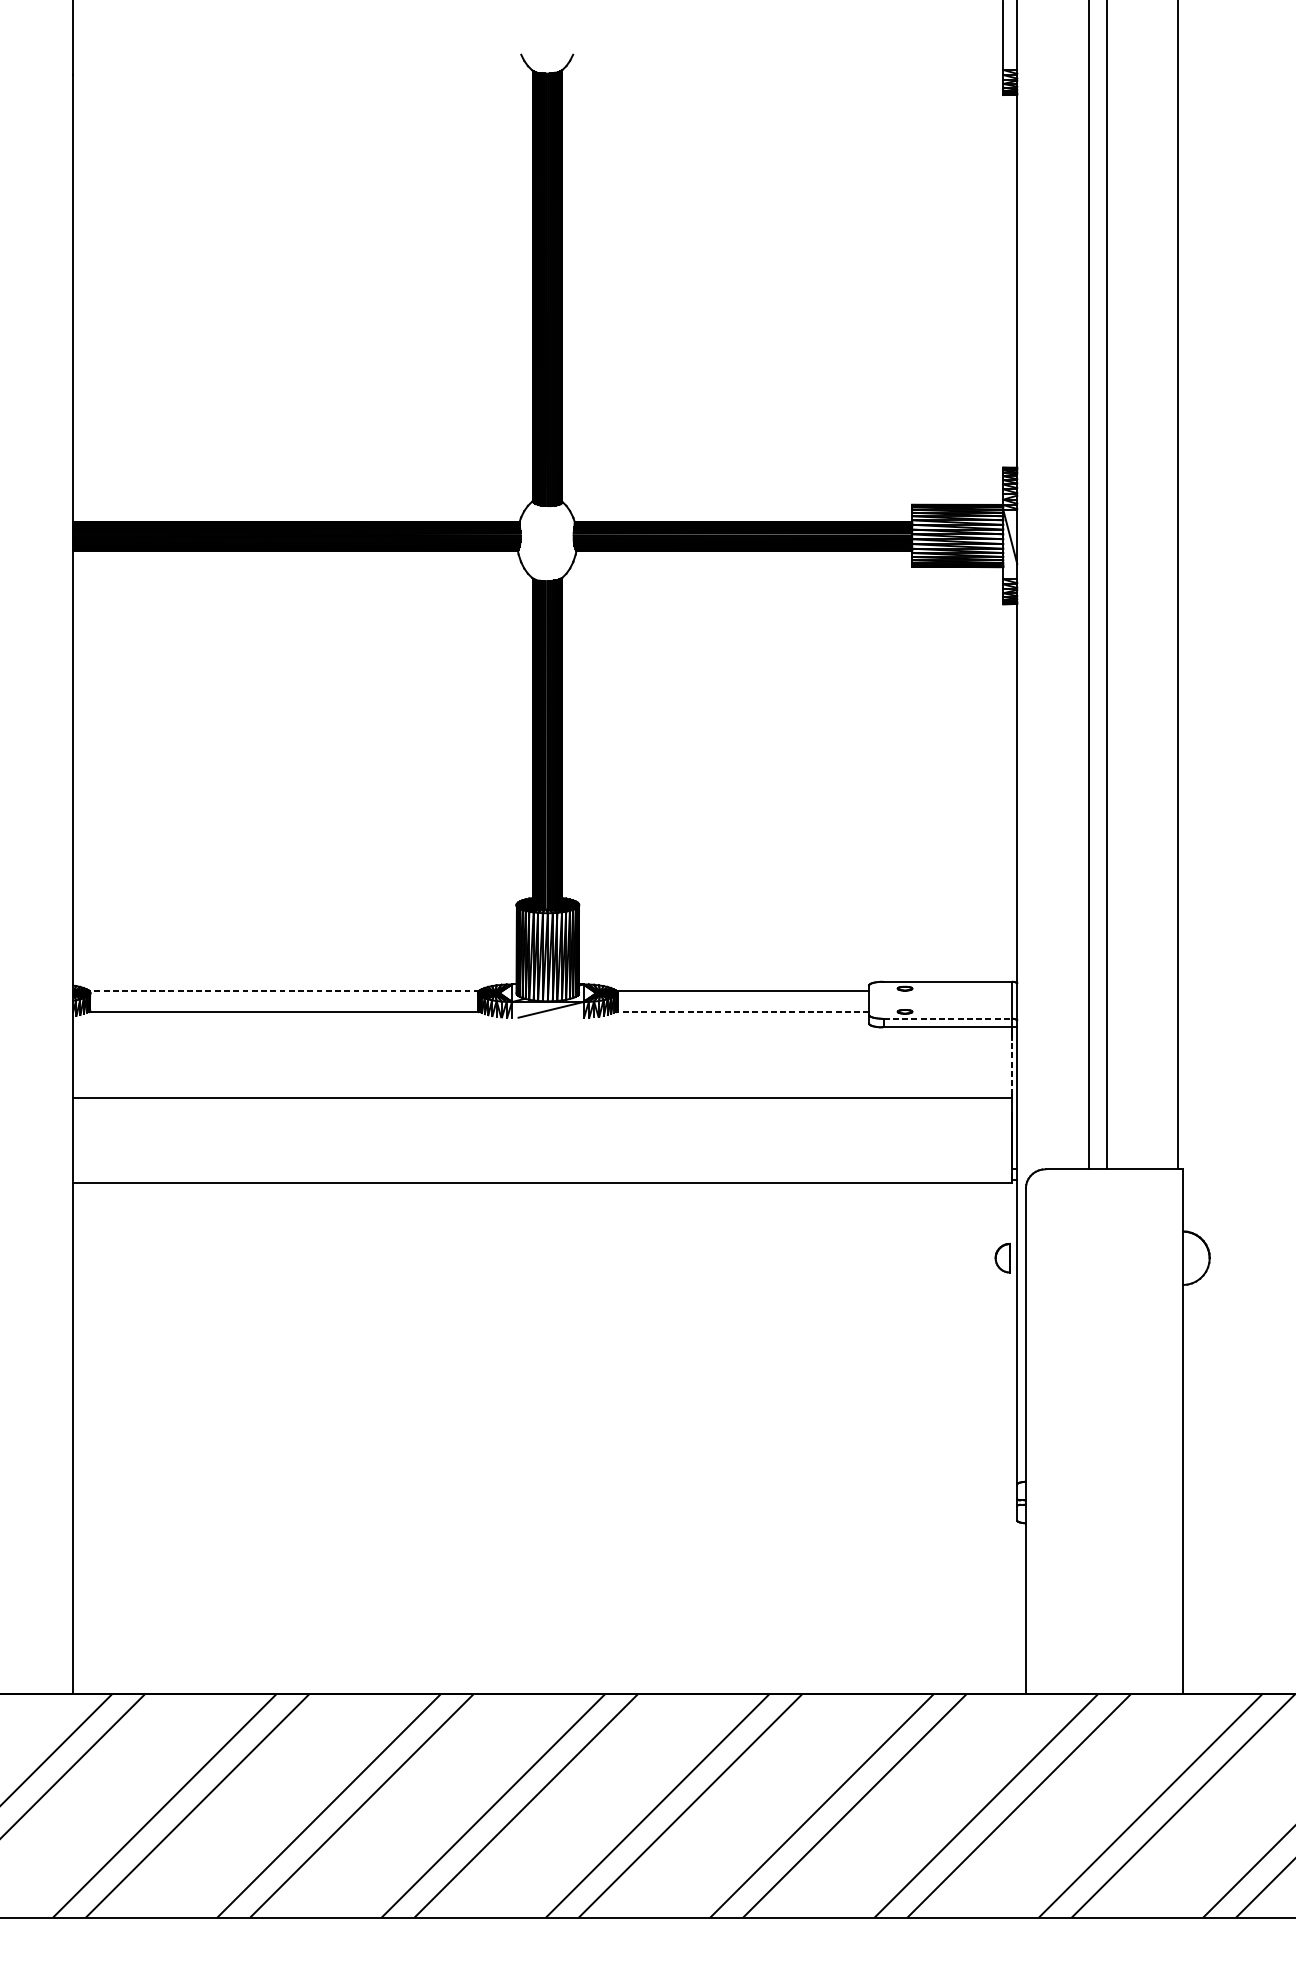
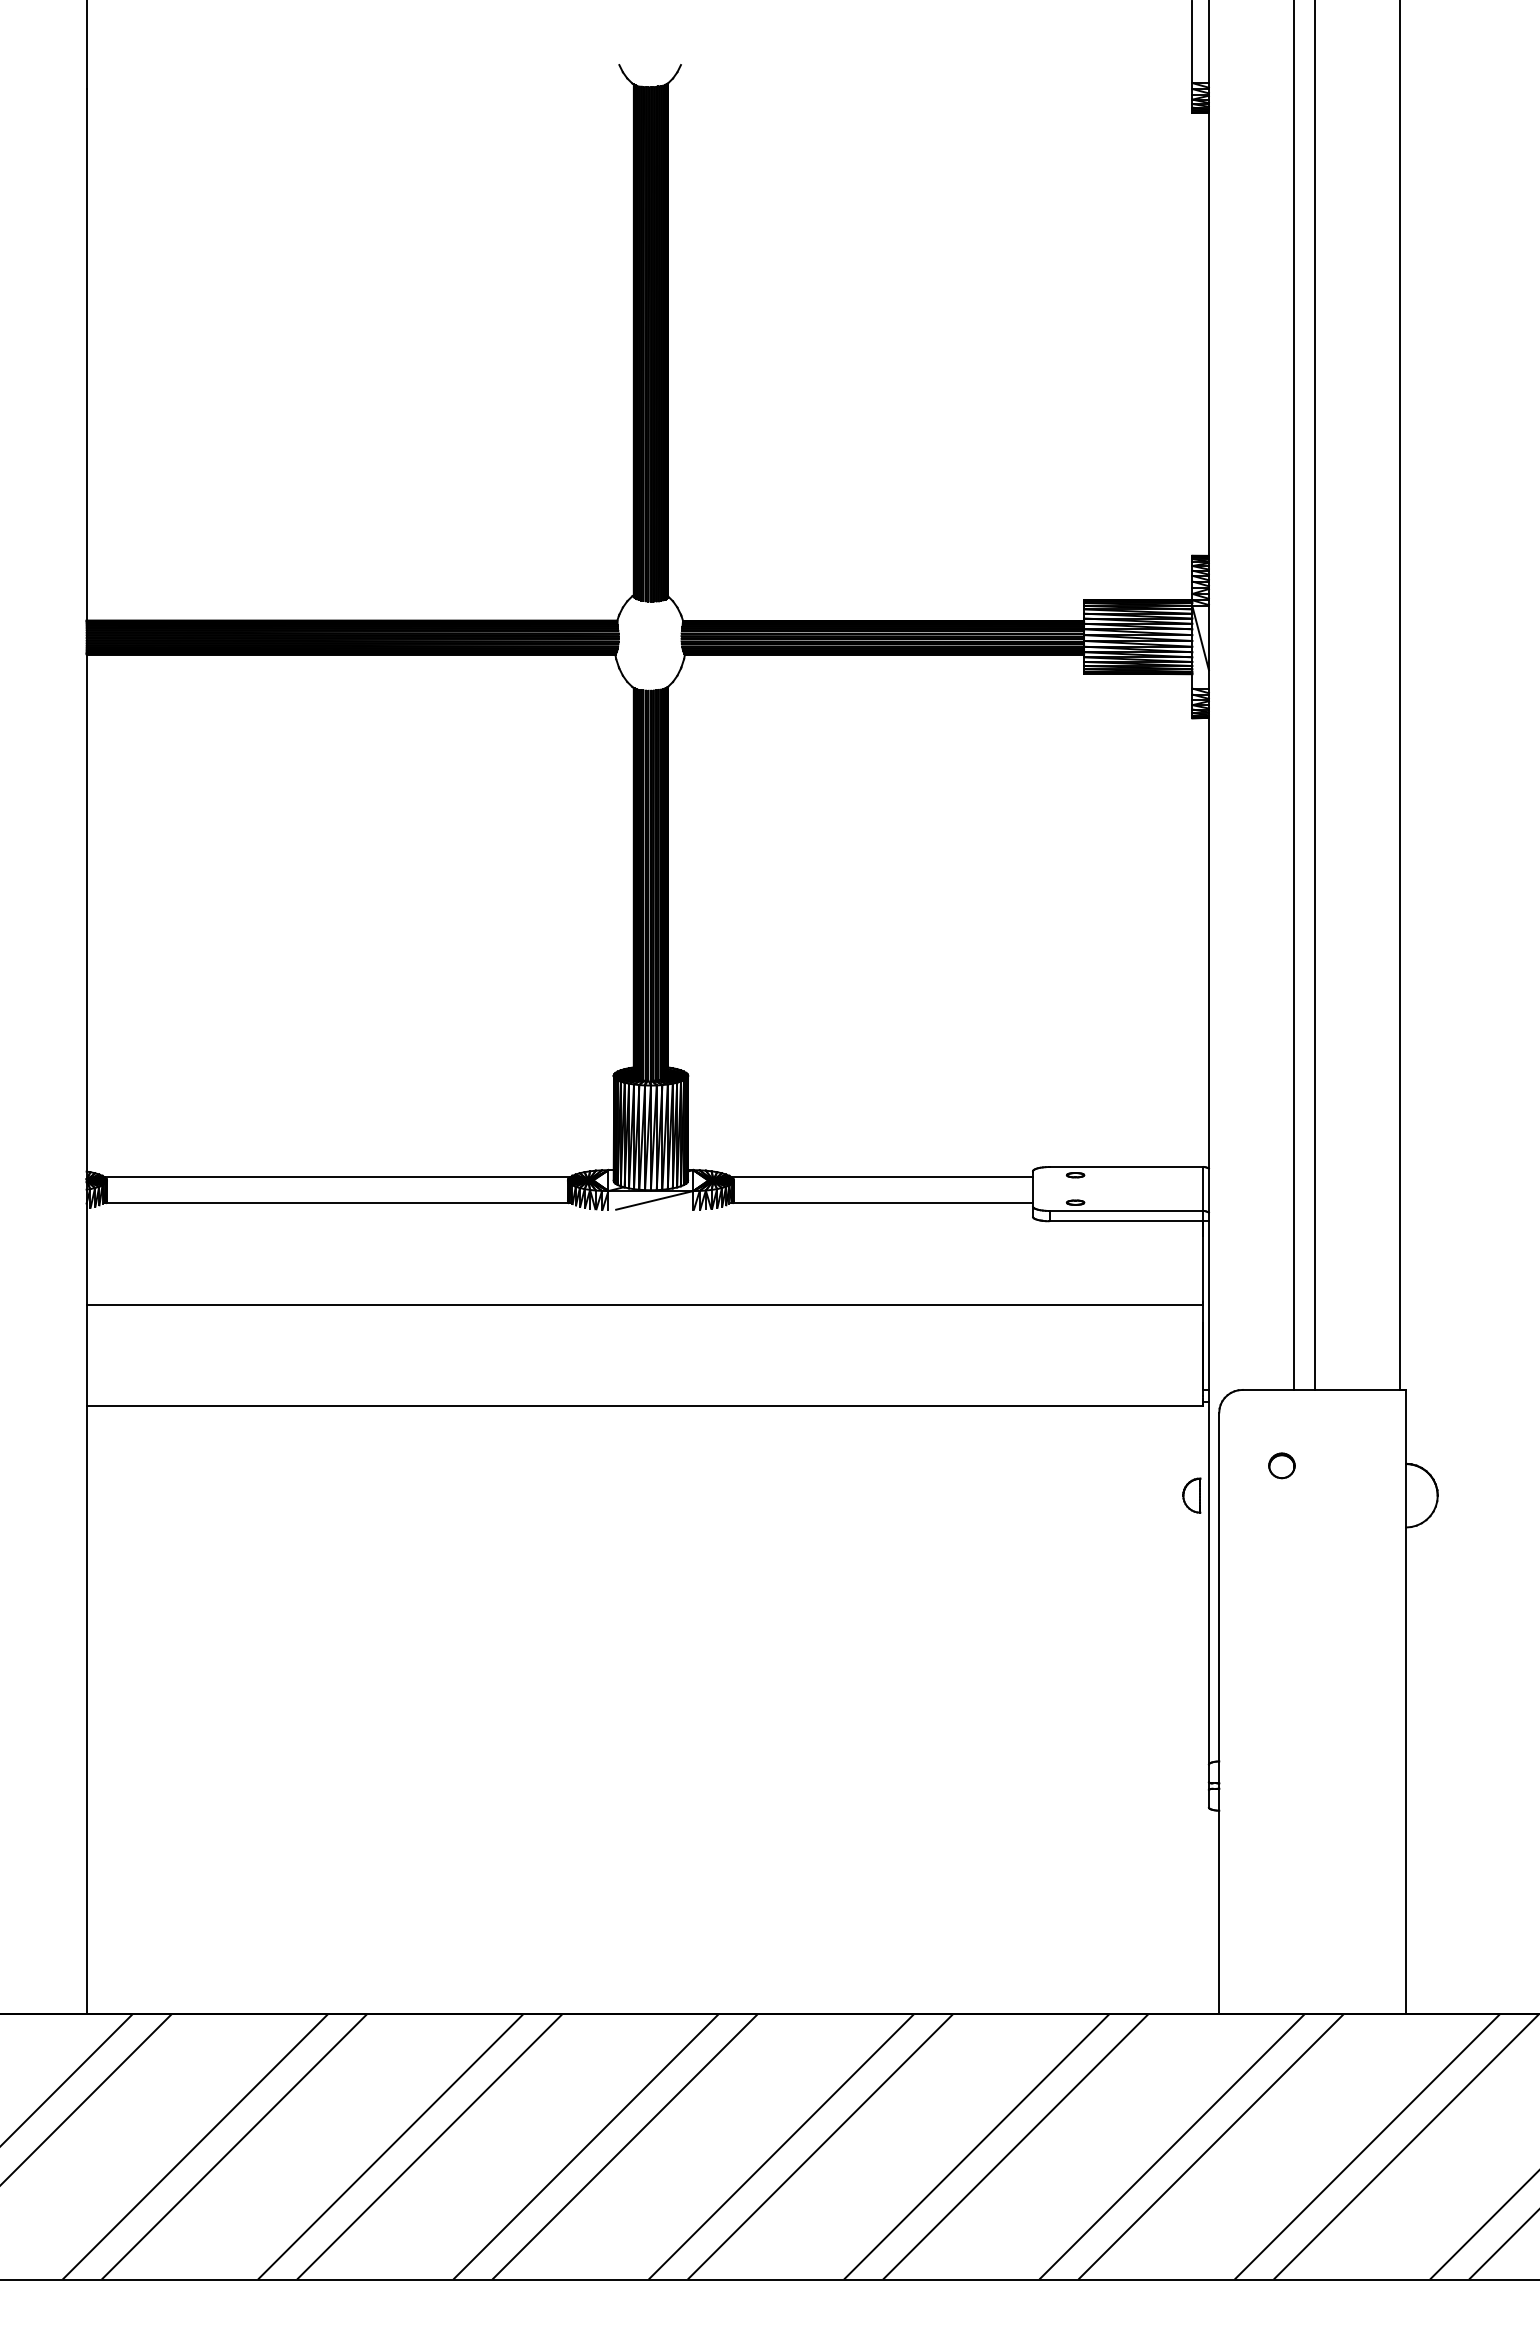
line: (283, 990) -> (336, 1177), dashed -> solid
line: (742, 1012) -> (882, 1203), dashed -> solid
line: (948, 1019) -> (1127, 1211), dashed -> solid
line: (1012, 1067) -> (1203, 1269), dashed -> solid
part: (1078, 1232) -> (1281, 1465), added

